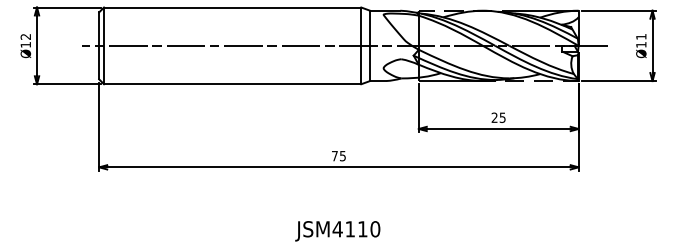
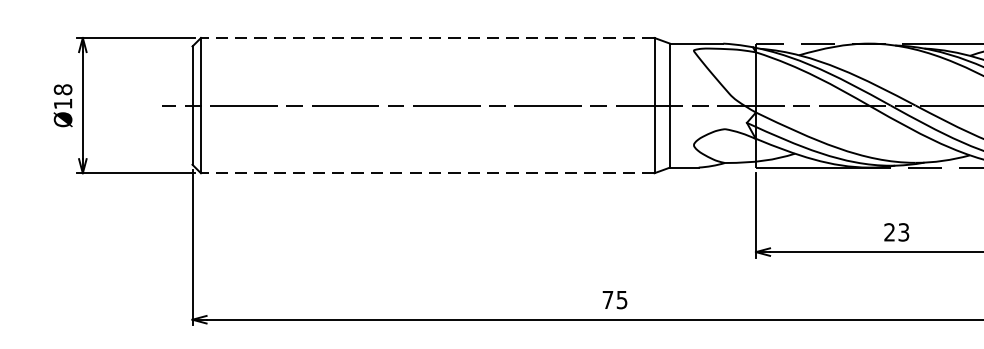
line: (232, 7) -> (427, 37), solid -> dashed
text: (25, 36) -> (62, 89), Ø12 -> Ø18
line: (232, 84) -> (427, 173), solid -> dashed
text: (502, 117) -> (903, 231), 25 -> 23

